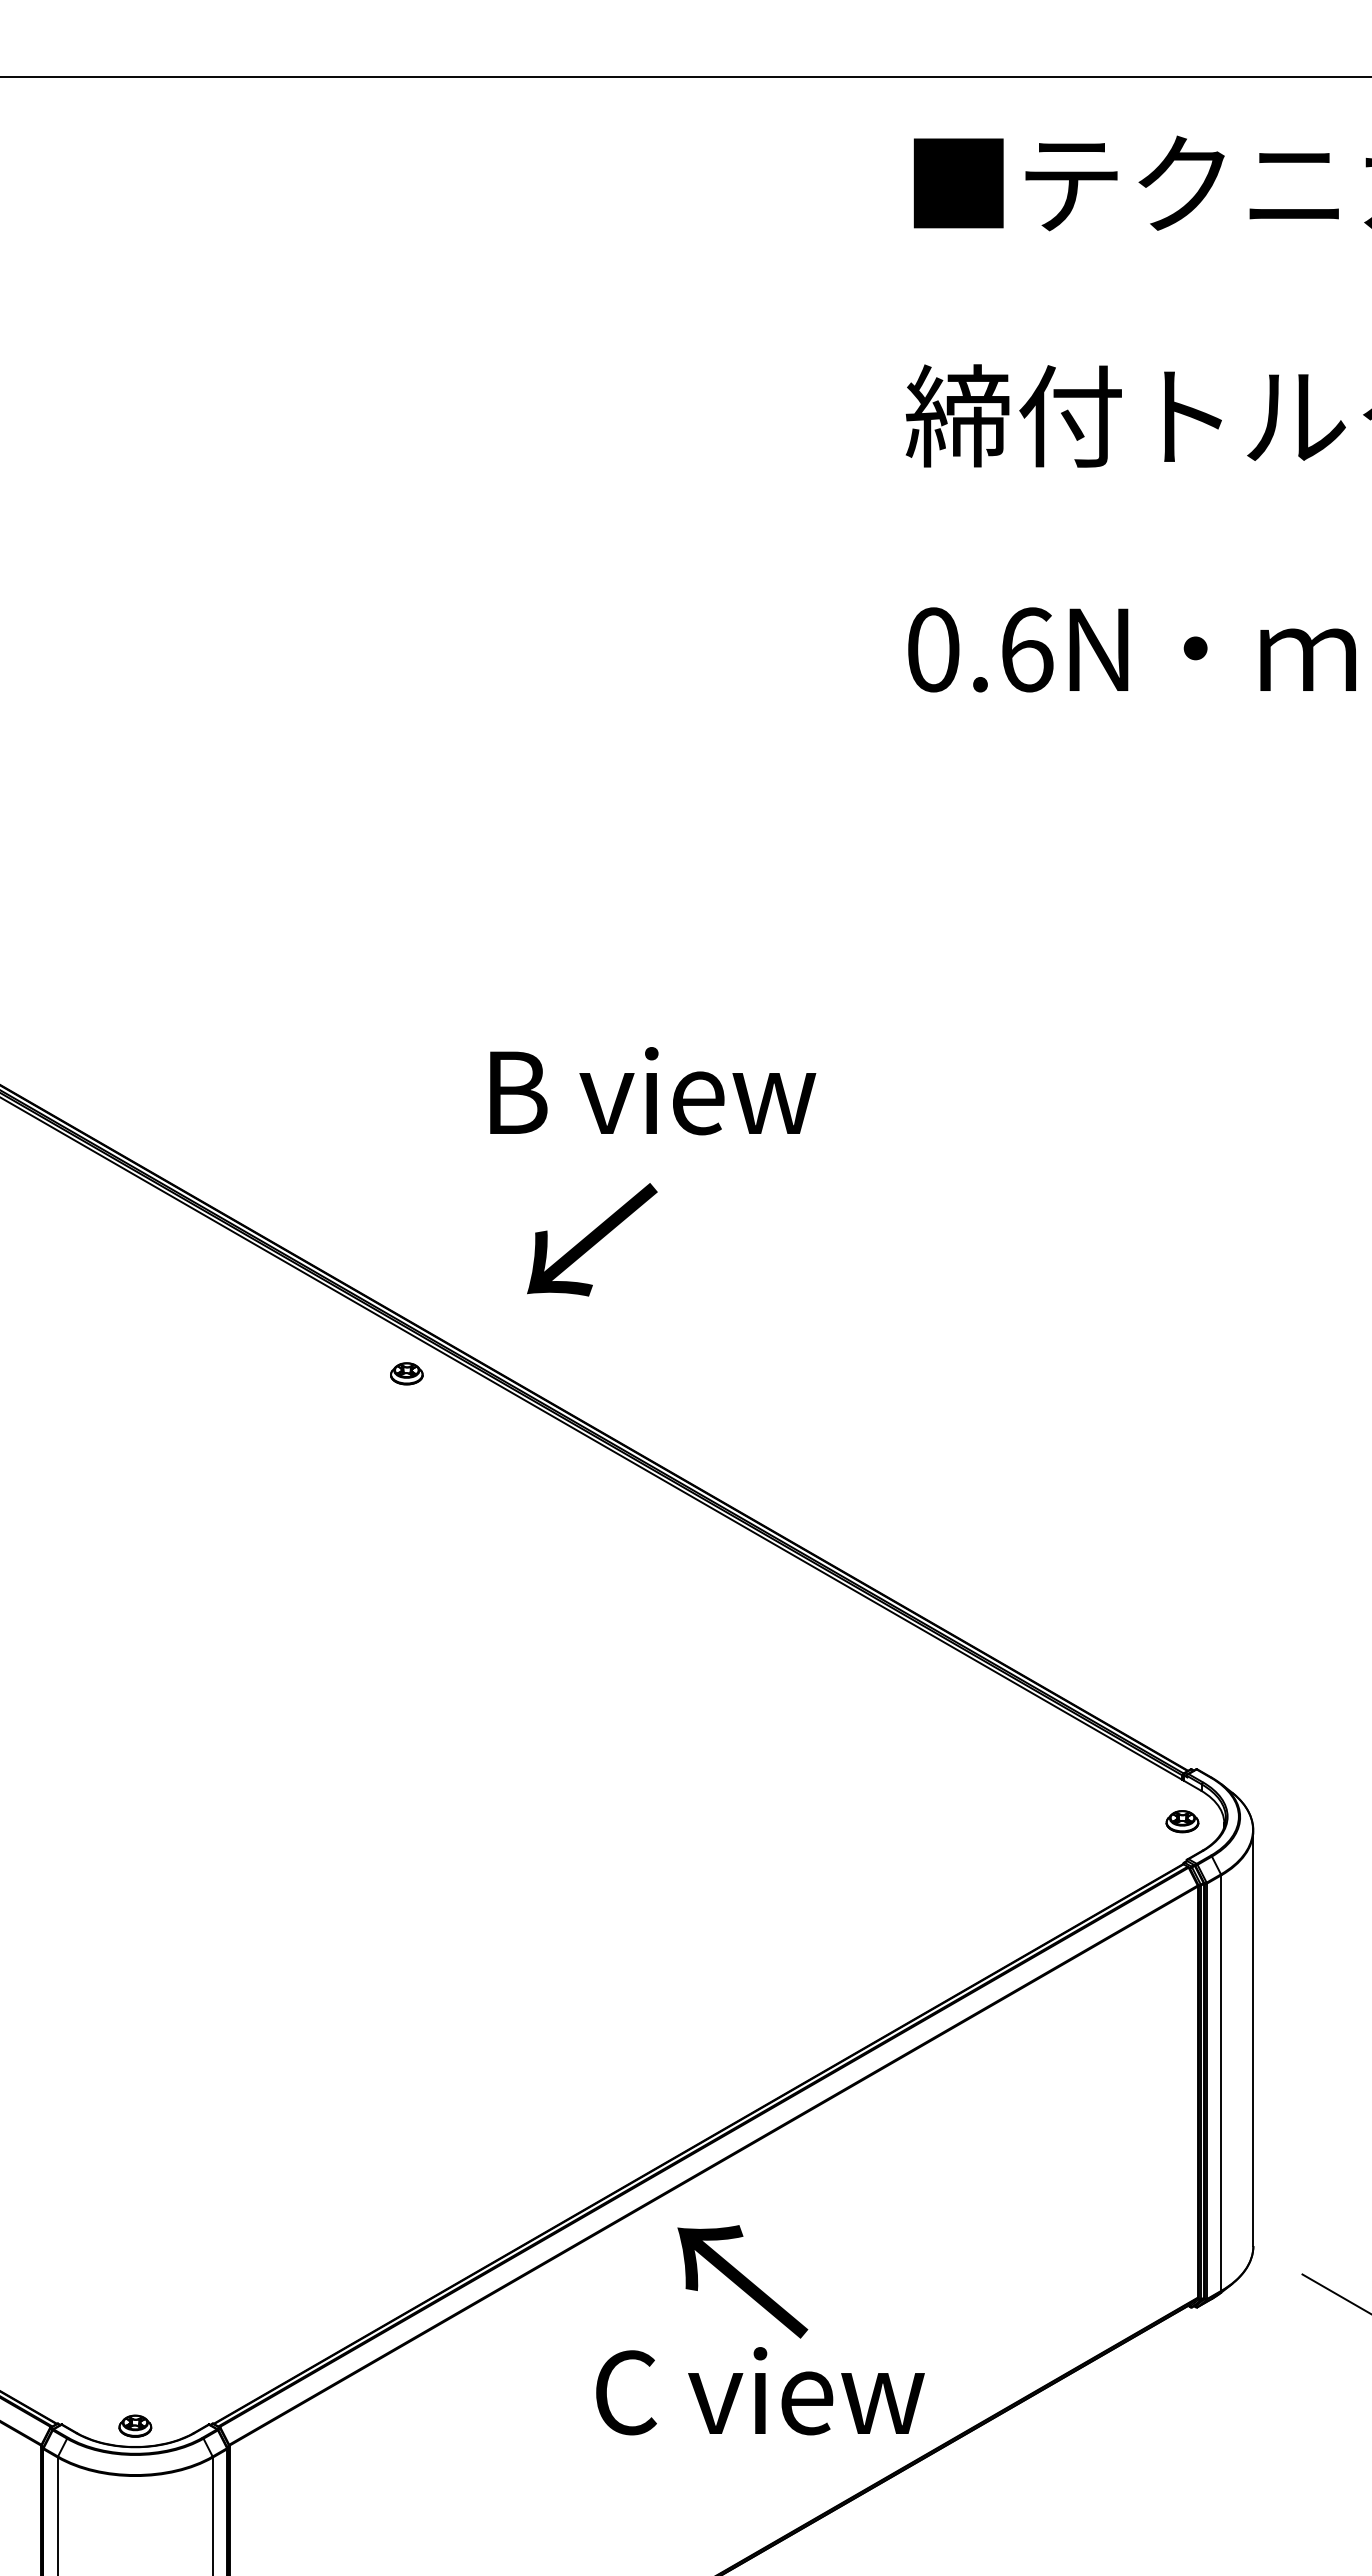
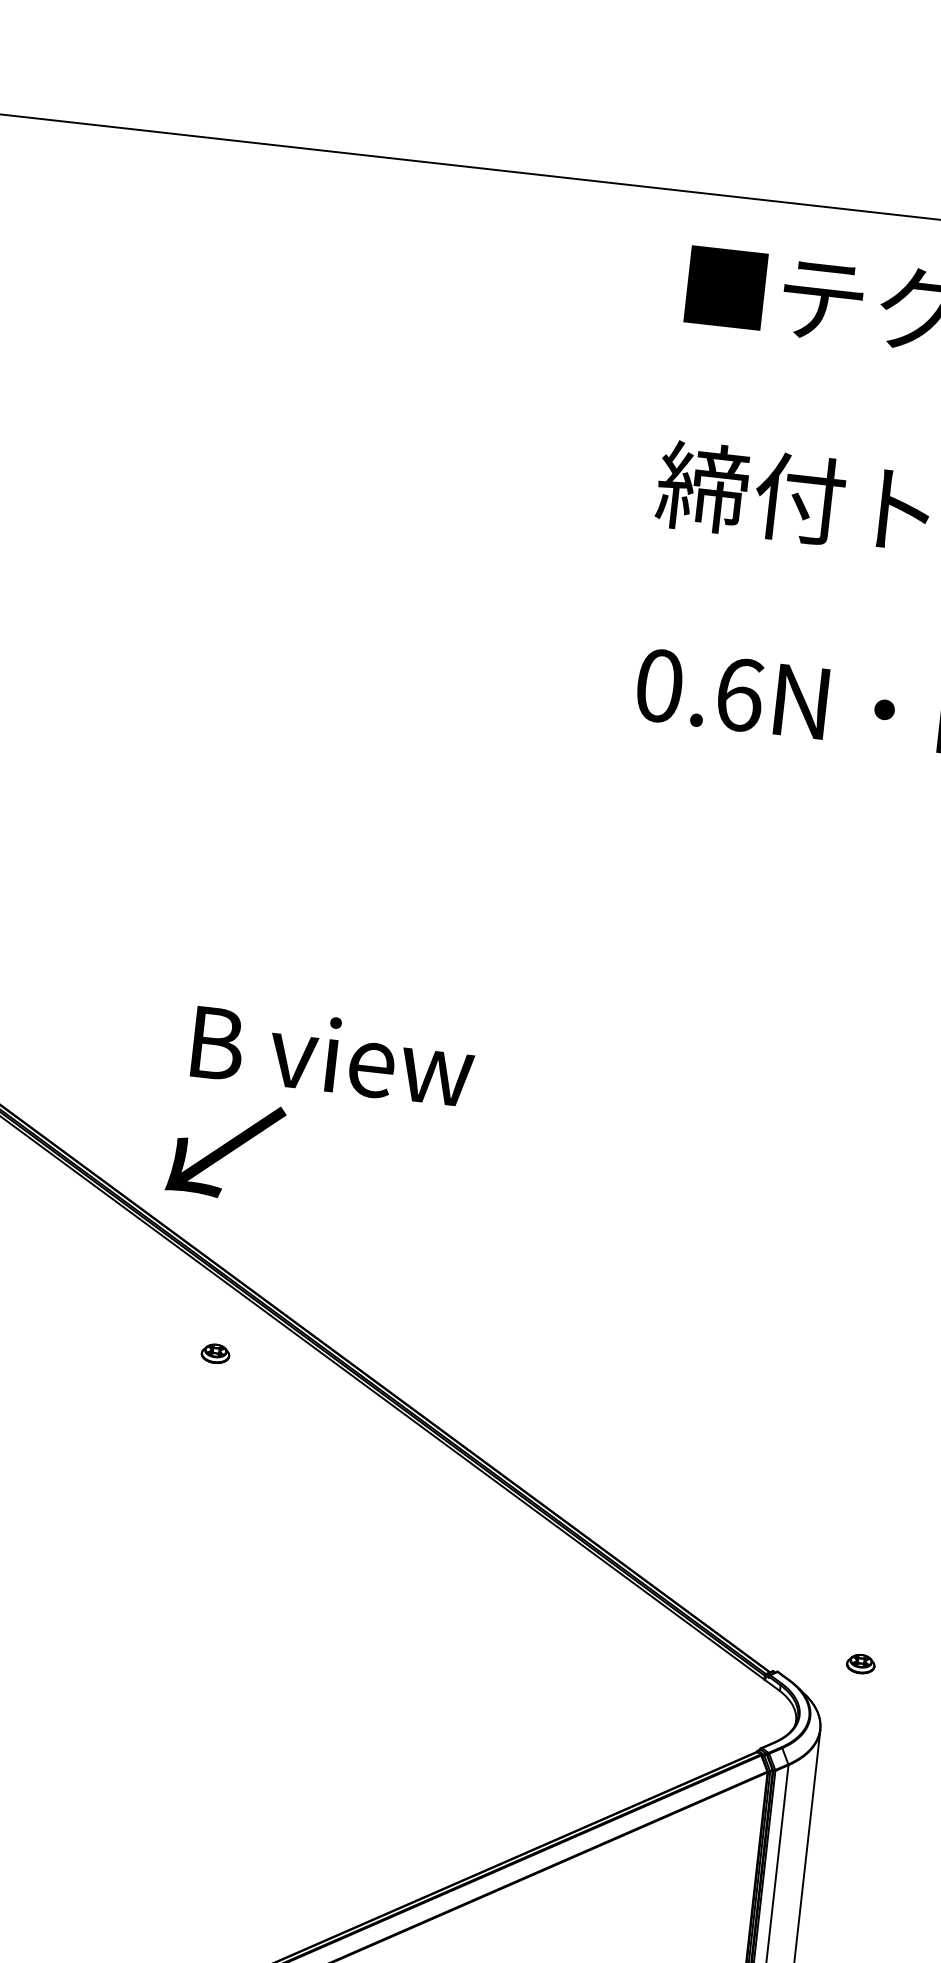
text: (653, 1091) -> (333, 1055), moved
text: (592, 1239) -> (226, 1149), moved
part: (406, 1373) -> (215, 1353), moved
part: (1182, 1821) -> (860, 1663), moved

